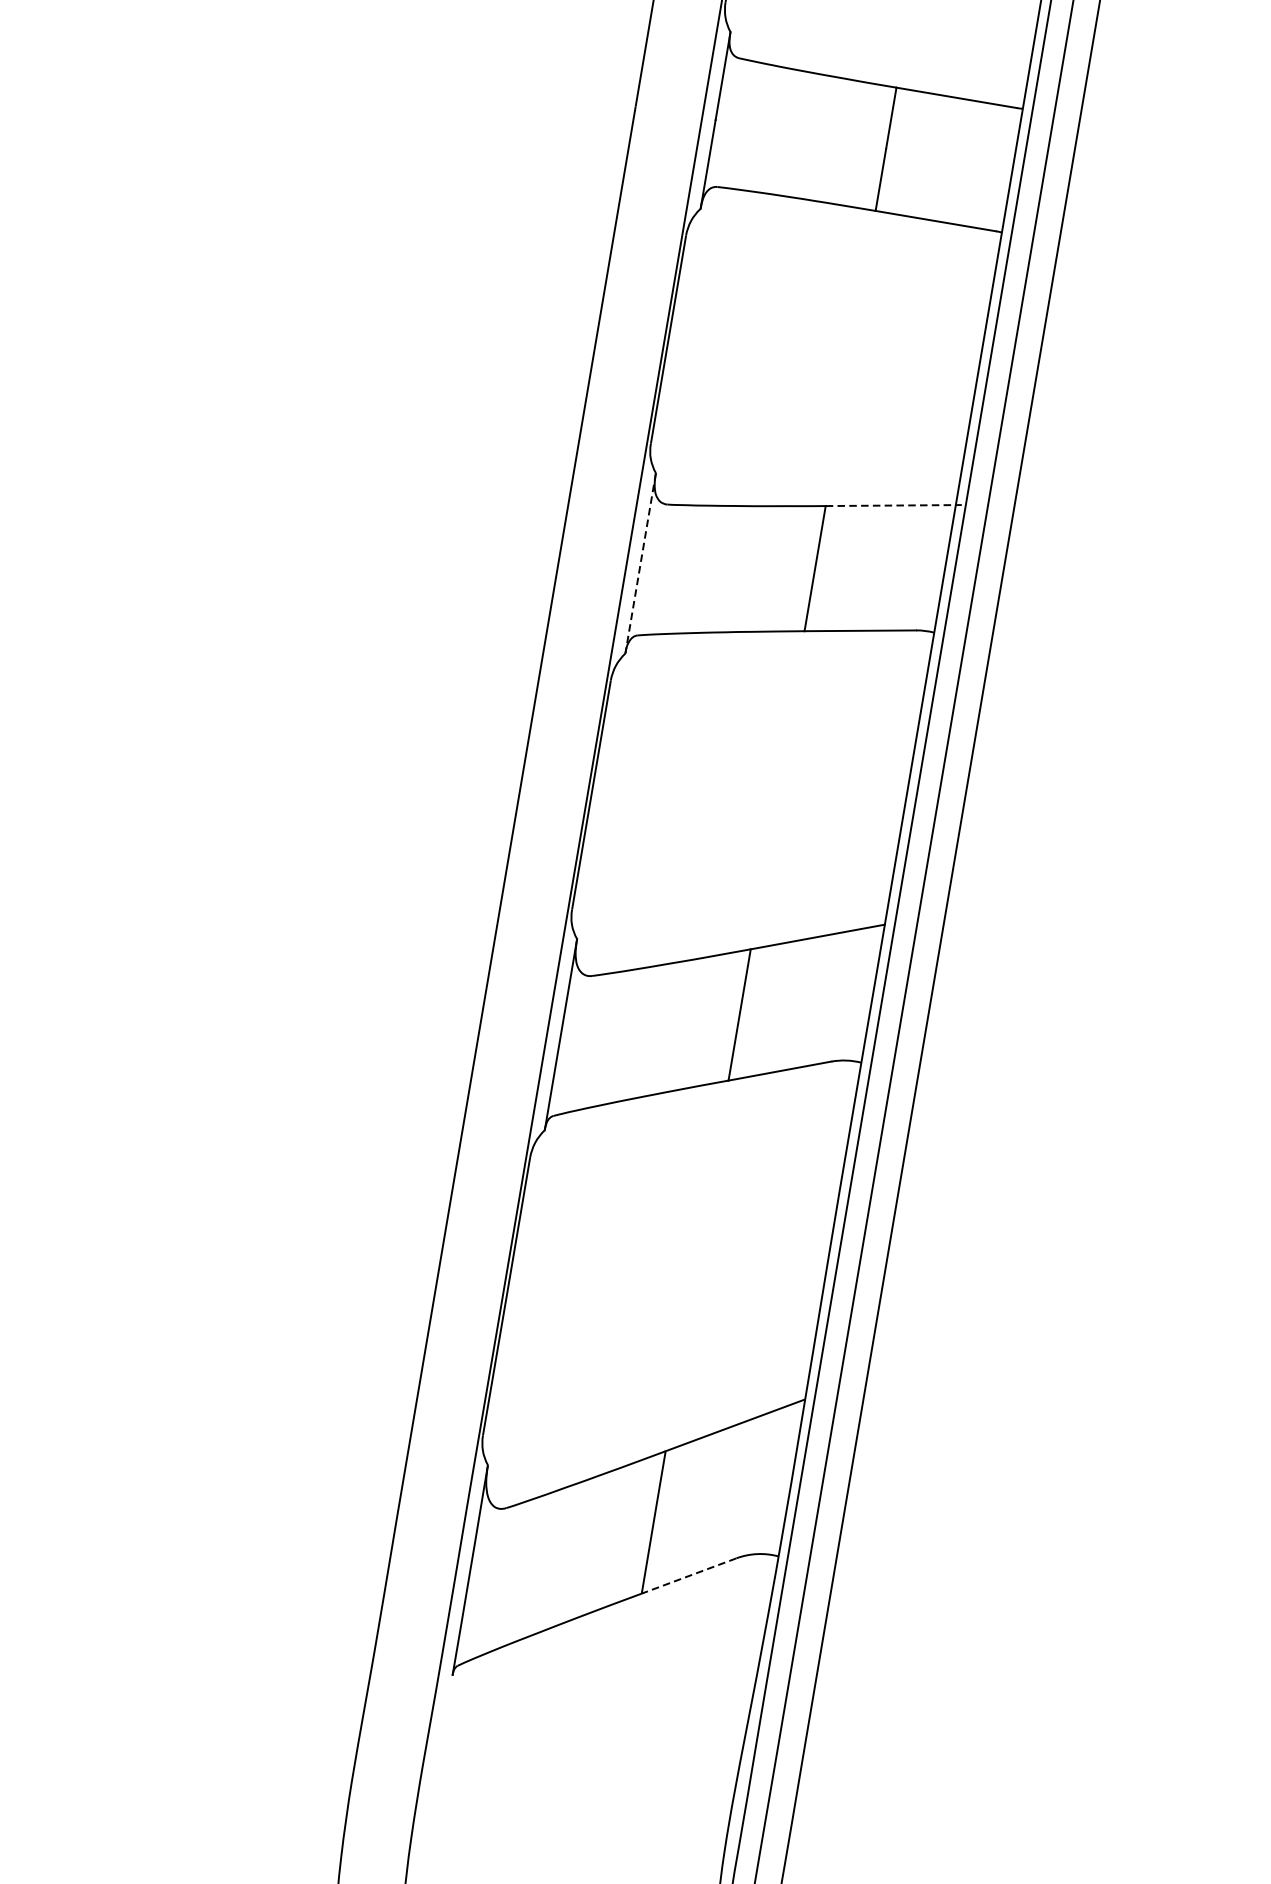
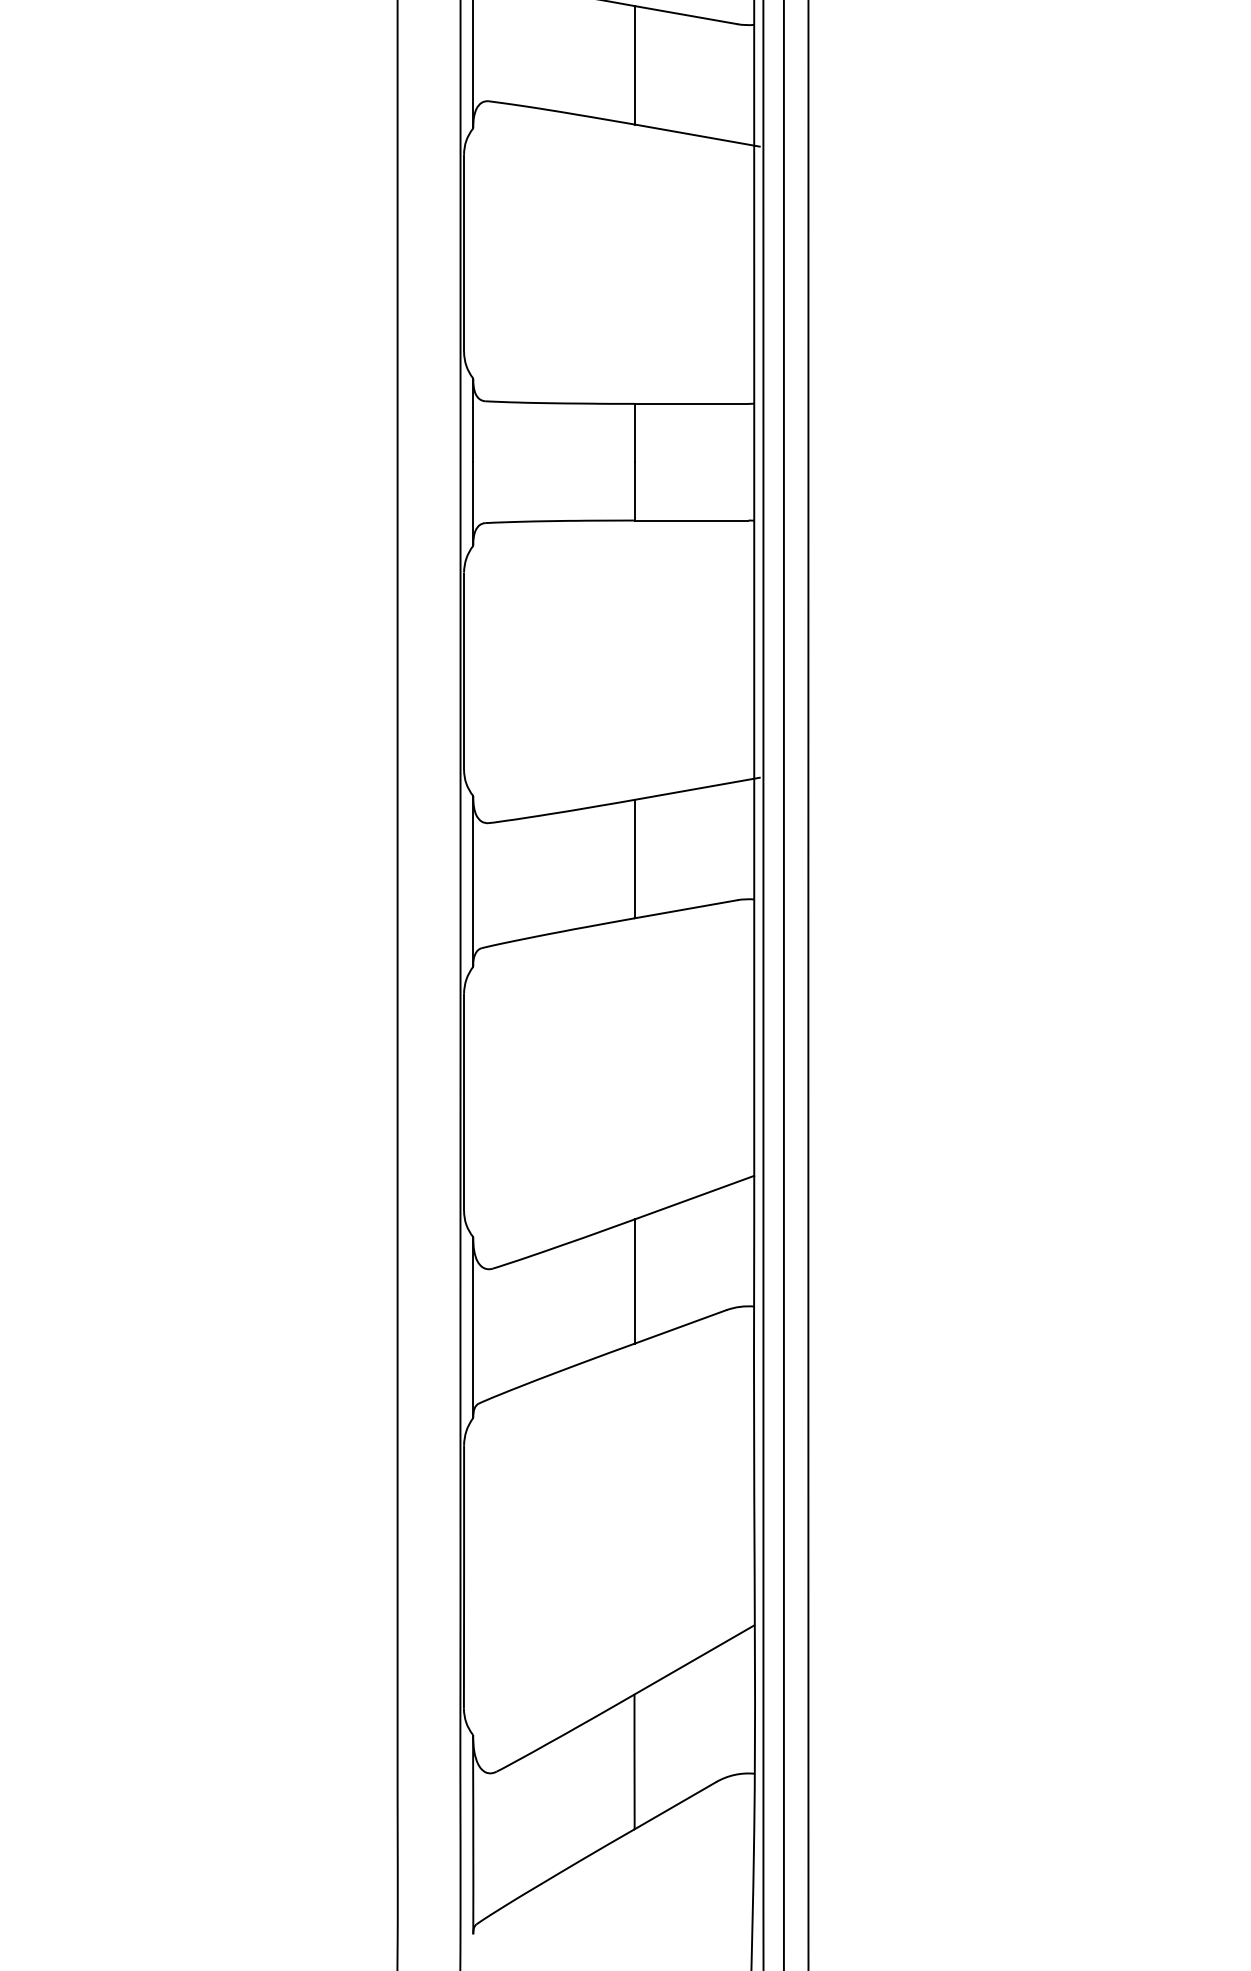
line: (894, 505) -> (697, 788), dashed -> solid
line: (640, 563) -> (473, 881), dashed -> solid
line: (688, 1575) -> (674, 1805), dashed -> solid

